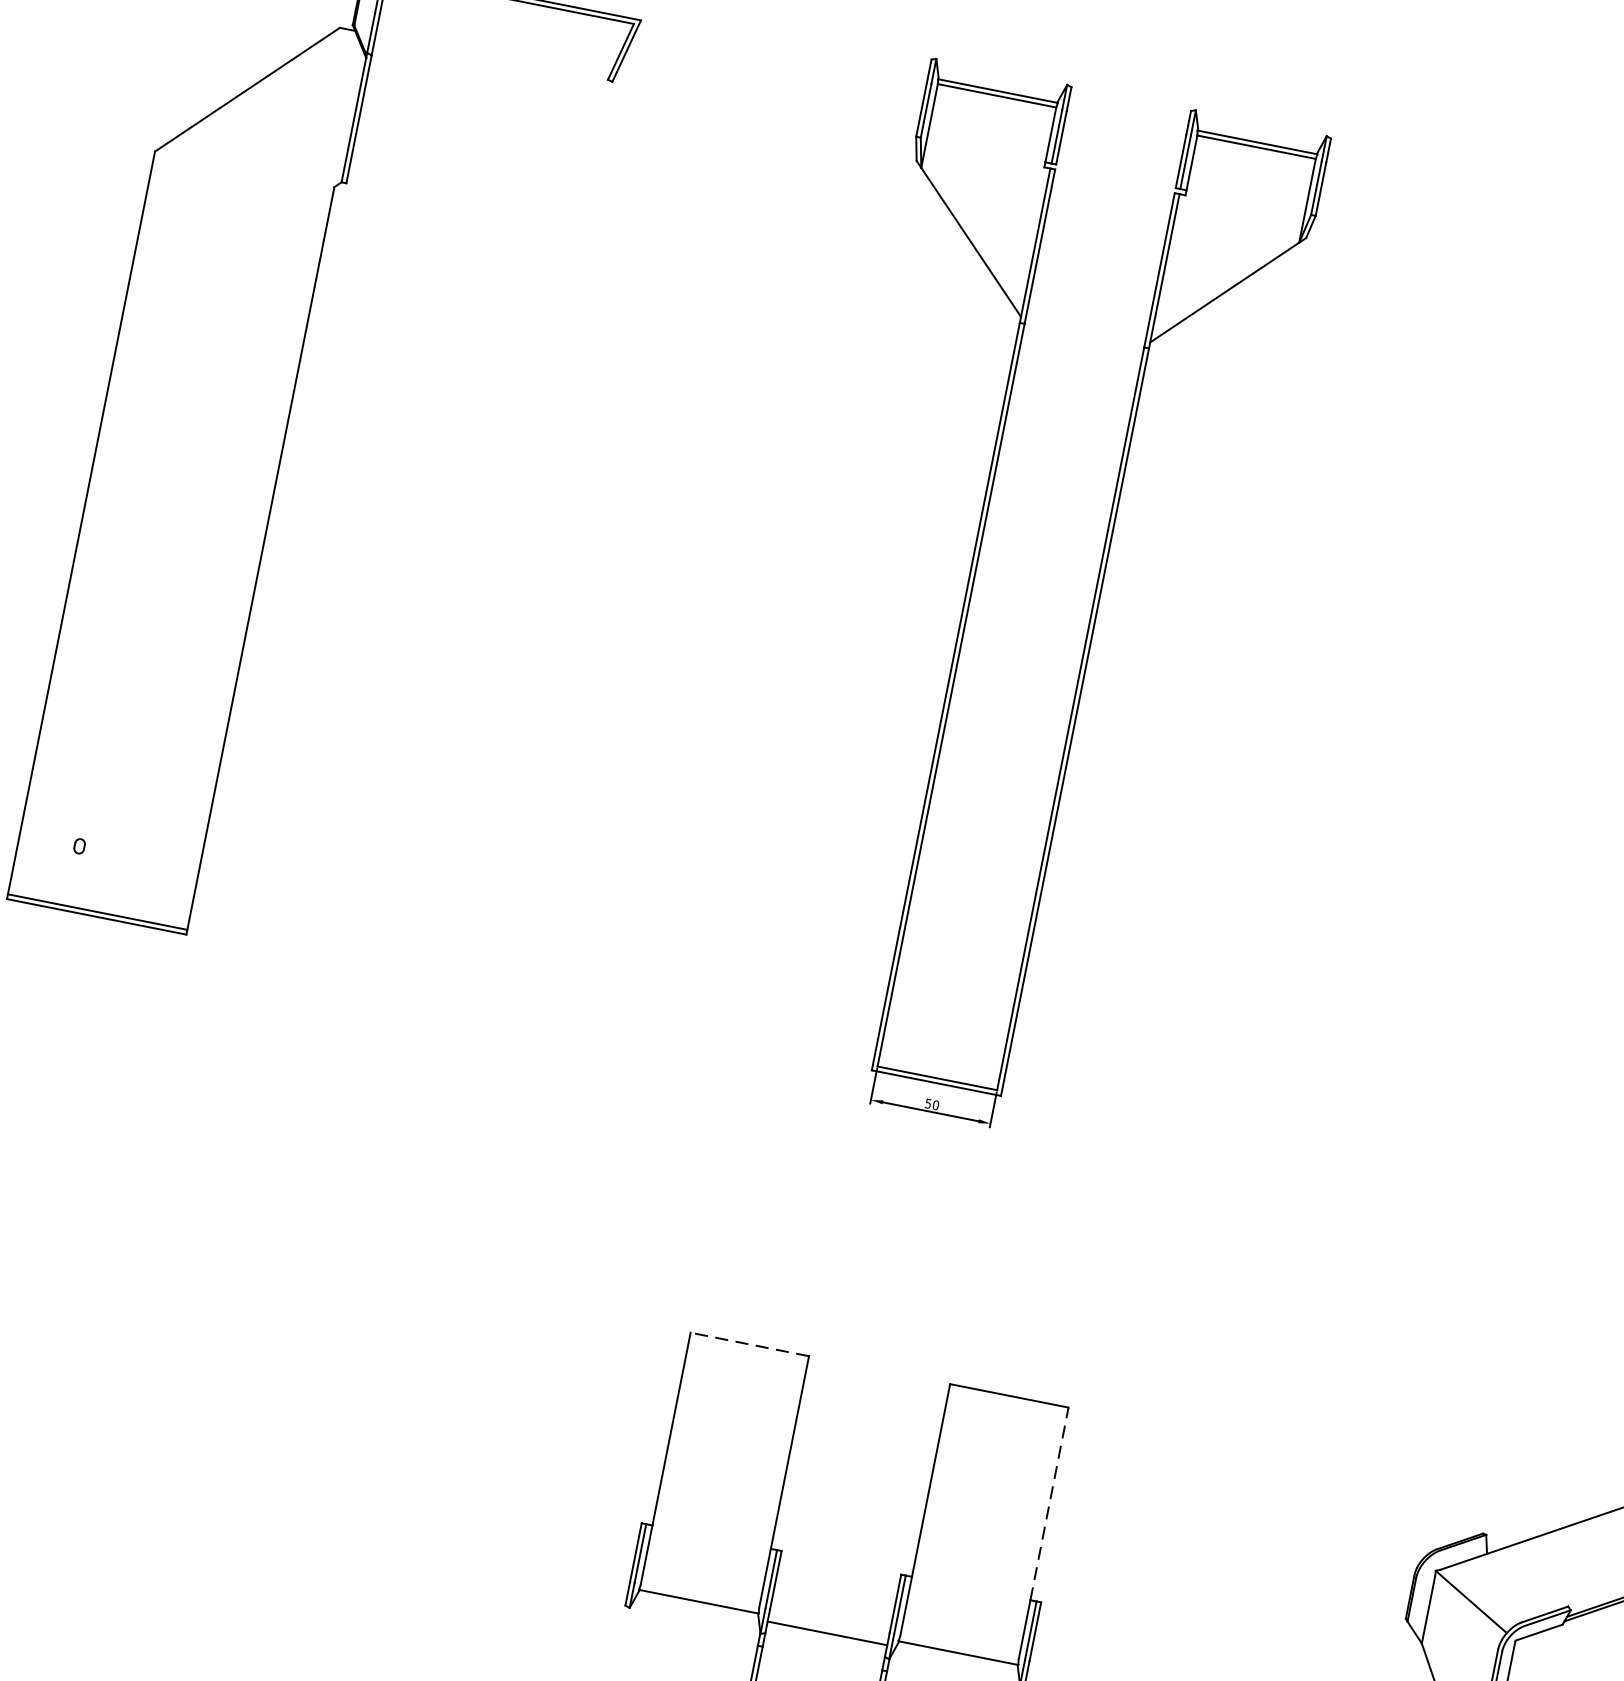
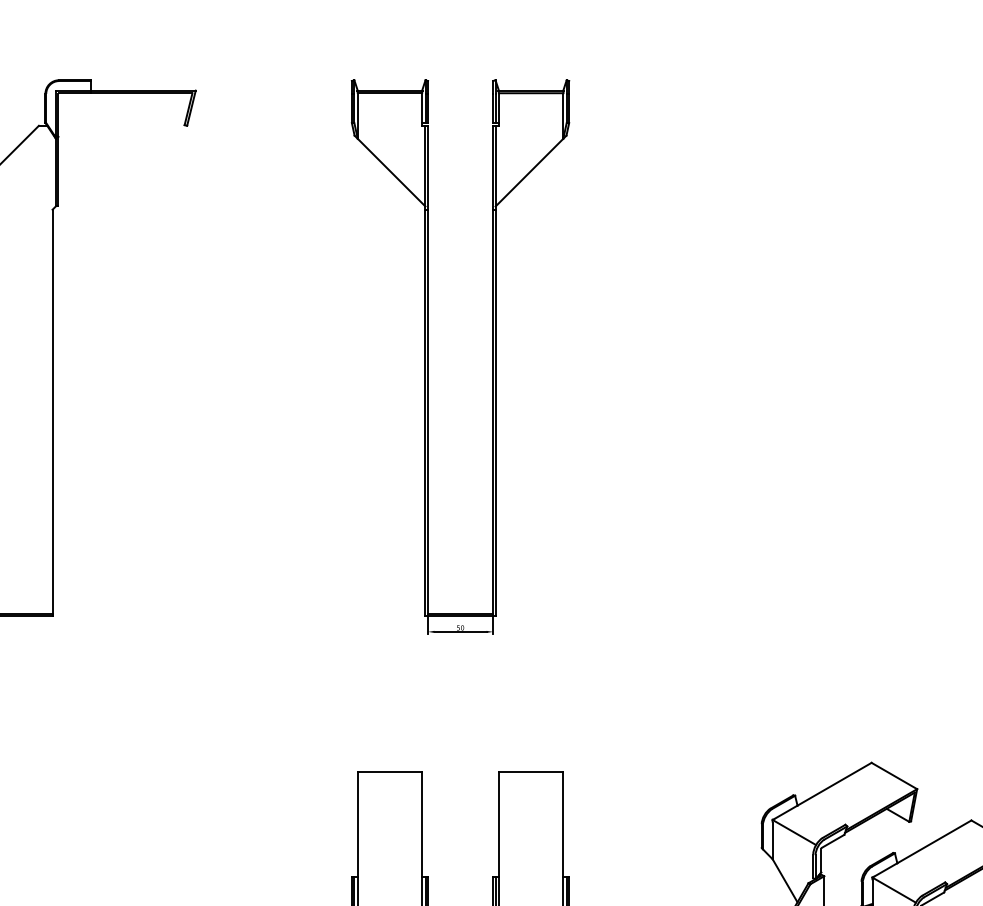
line: (748, 1344) -> (389, 772), dashed -> solid
line: (1049, 1503) -> (563, 824), dashed -> solid

